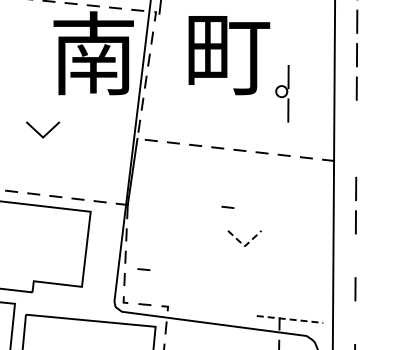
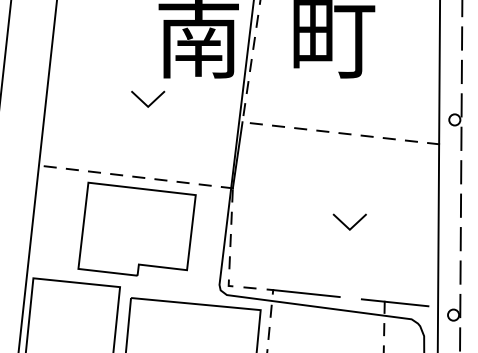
part: (282, 93) -> (455, 121), moved
line: (47, 132) -> (152, 101), moved
line: (227, 207) -> (332, 190), removed
line: (244, 246) -> (349, 229), dashed -> solid
line: (355, 256) -> (460, 239), added
line: (143, 269) -> (248, 252), removed
line: (201, 310) -> (306, 293), added
line: (290, 319) -> (395, 302), dashed -> solid
part: (349, 324) -> (454, 307), added

